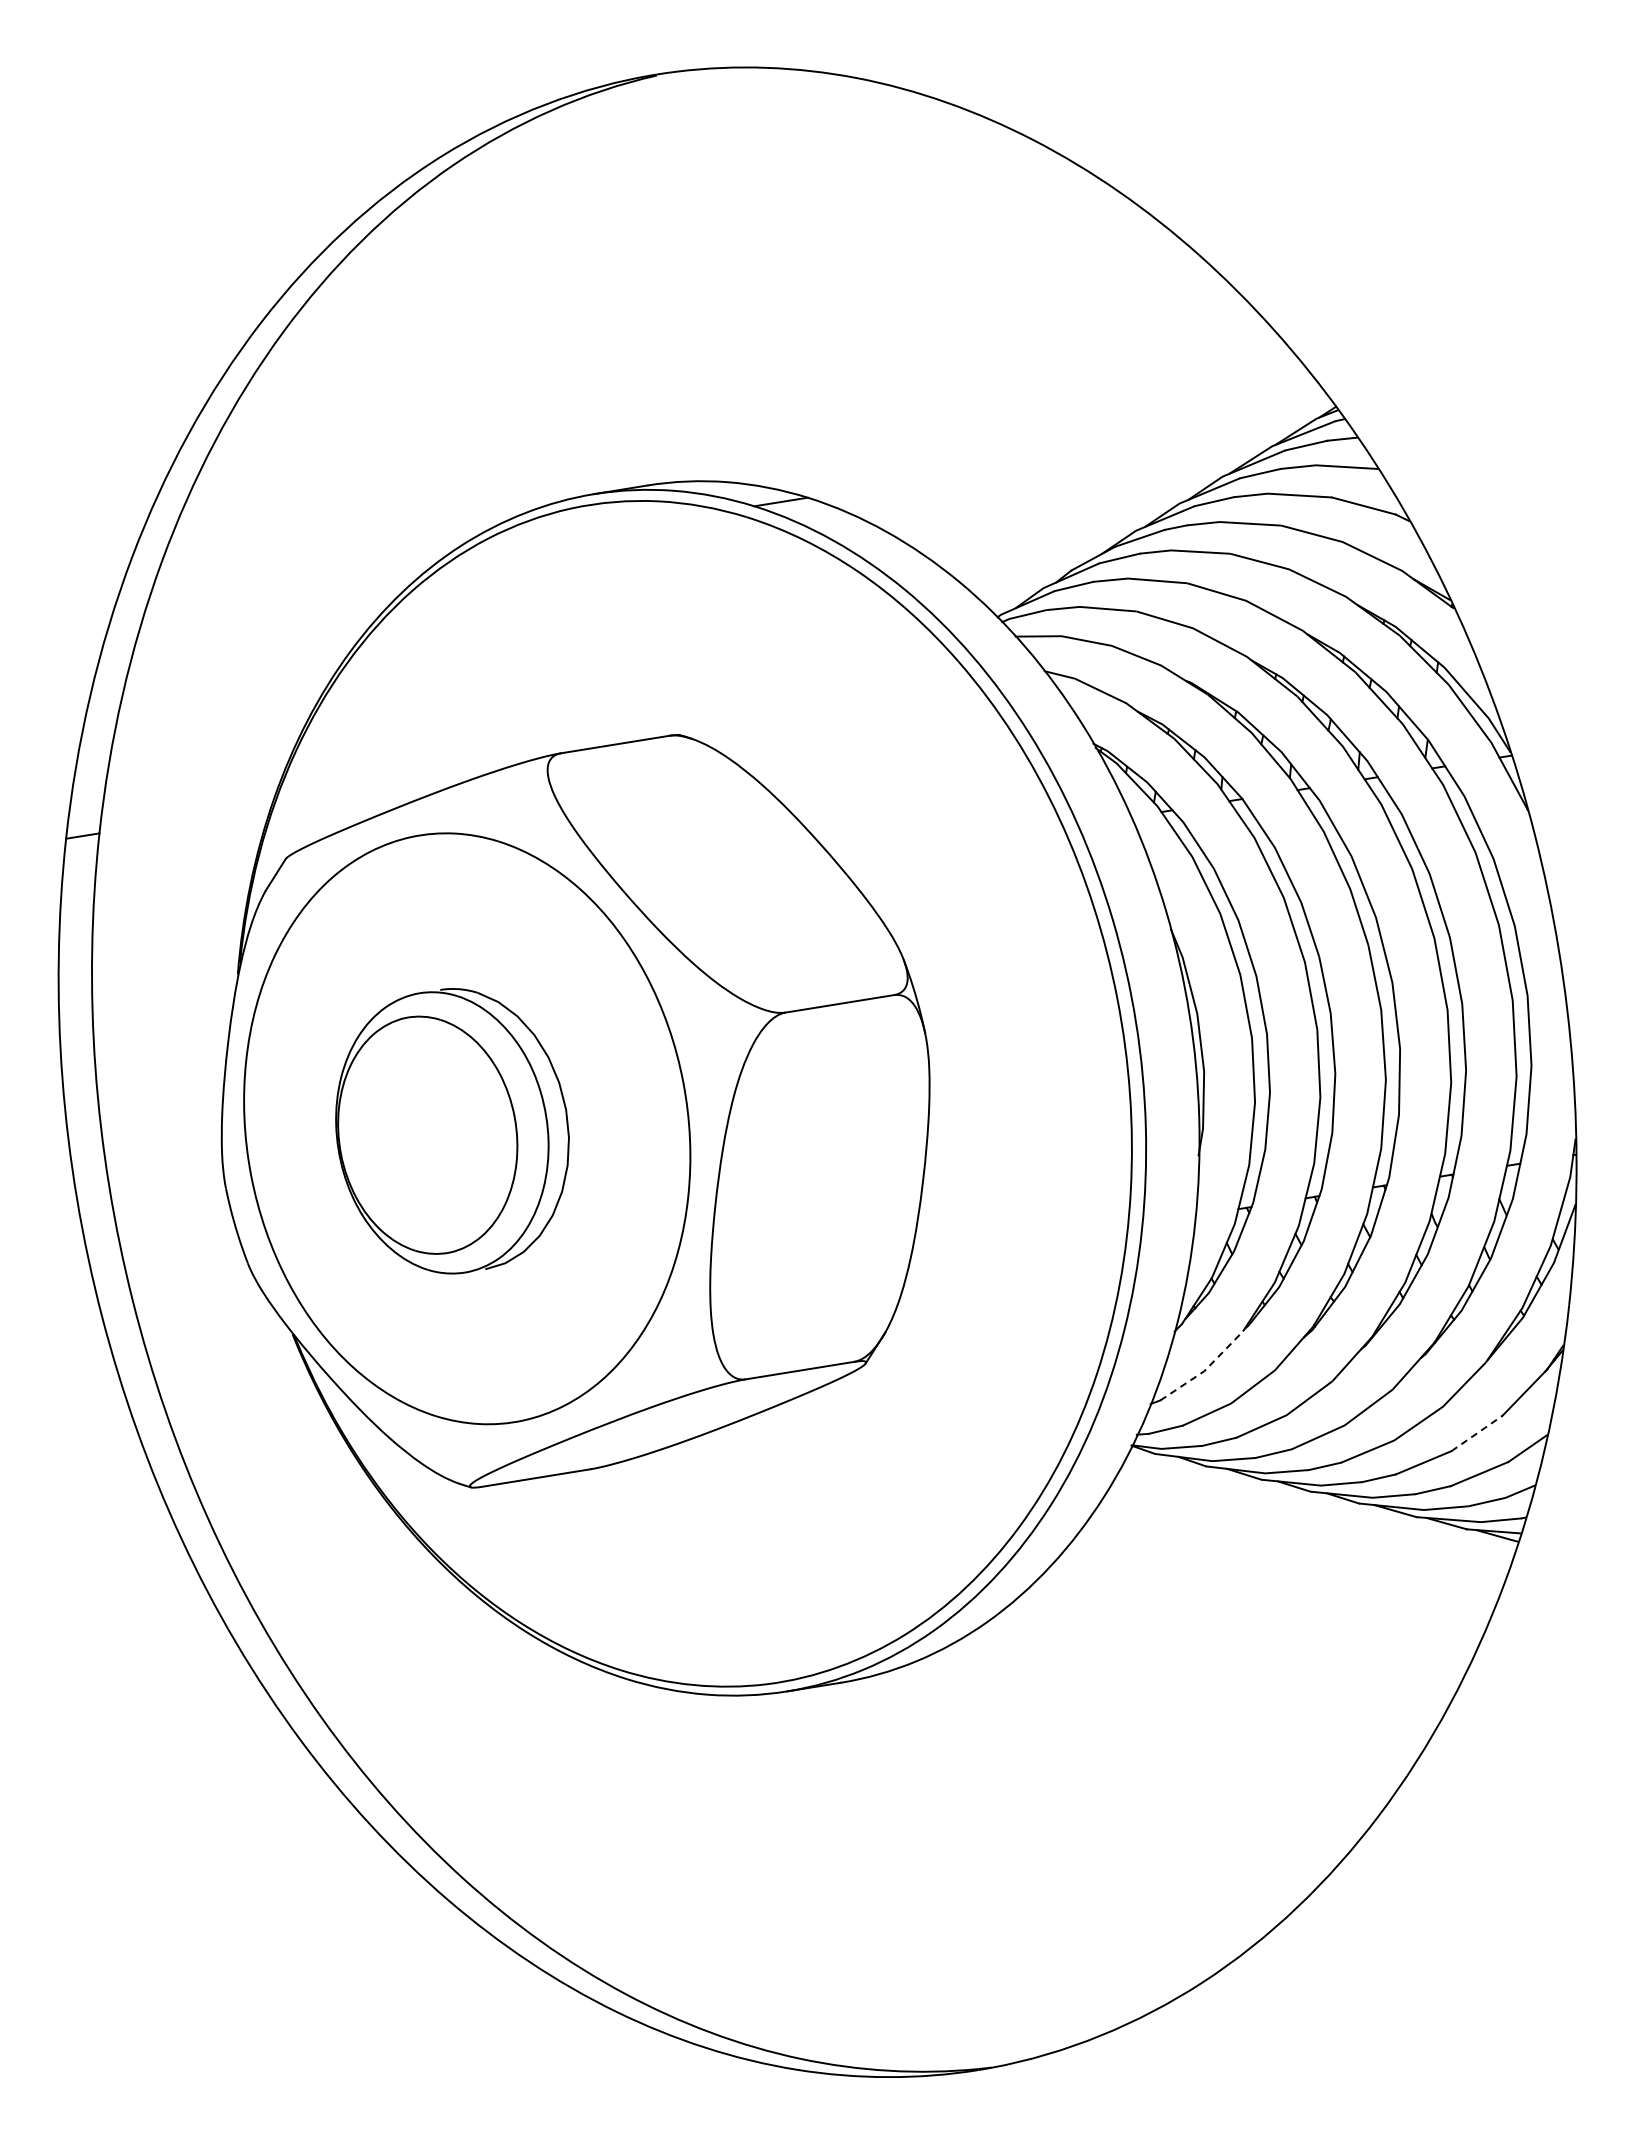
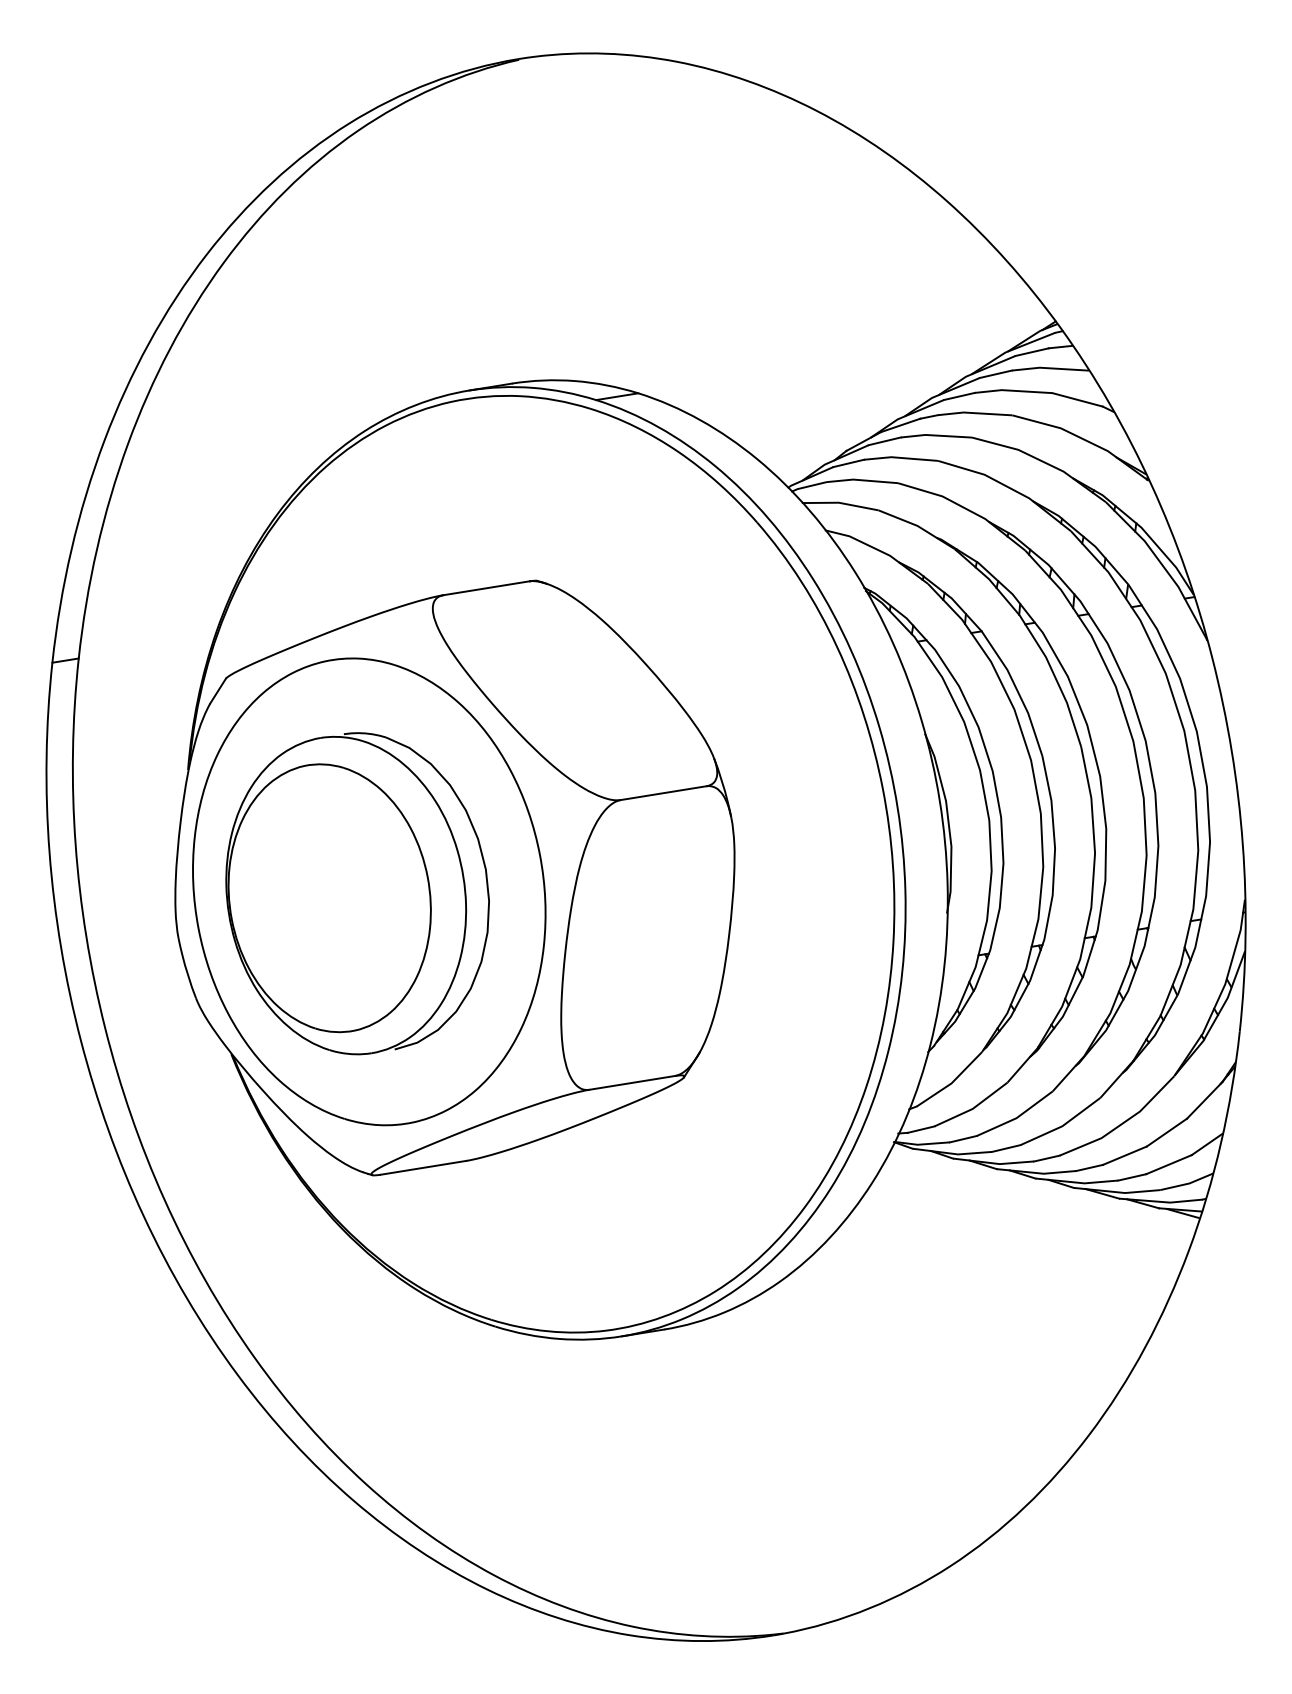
part: (452, 1131) -> (357, 894), size x1.43
line: (1205, 1370) -> (952, 1082), dashed -> solid
line: (1477, 1433) -> (1167, 1132), dashed -> solid

